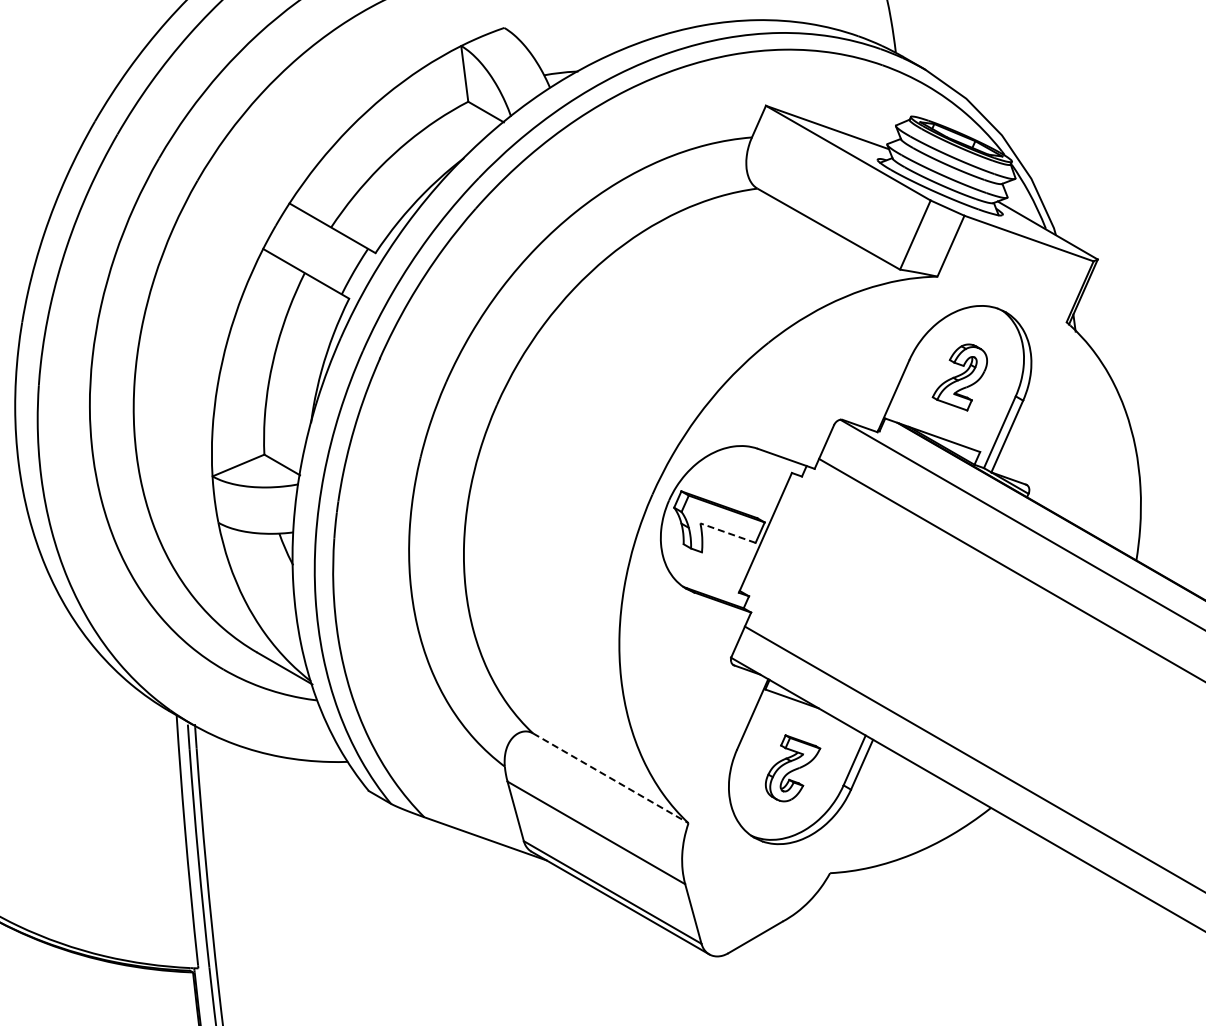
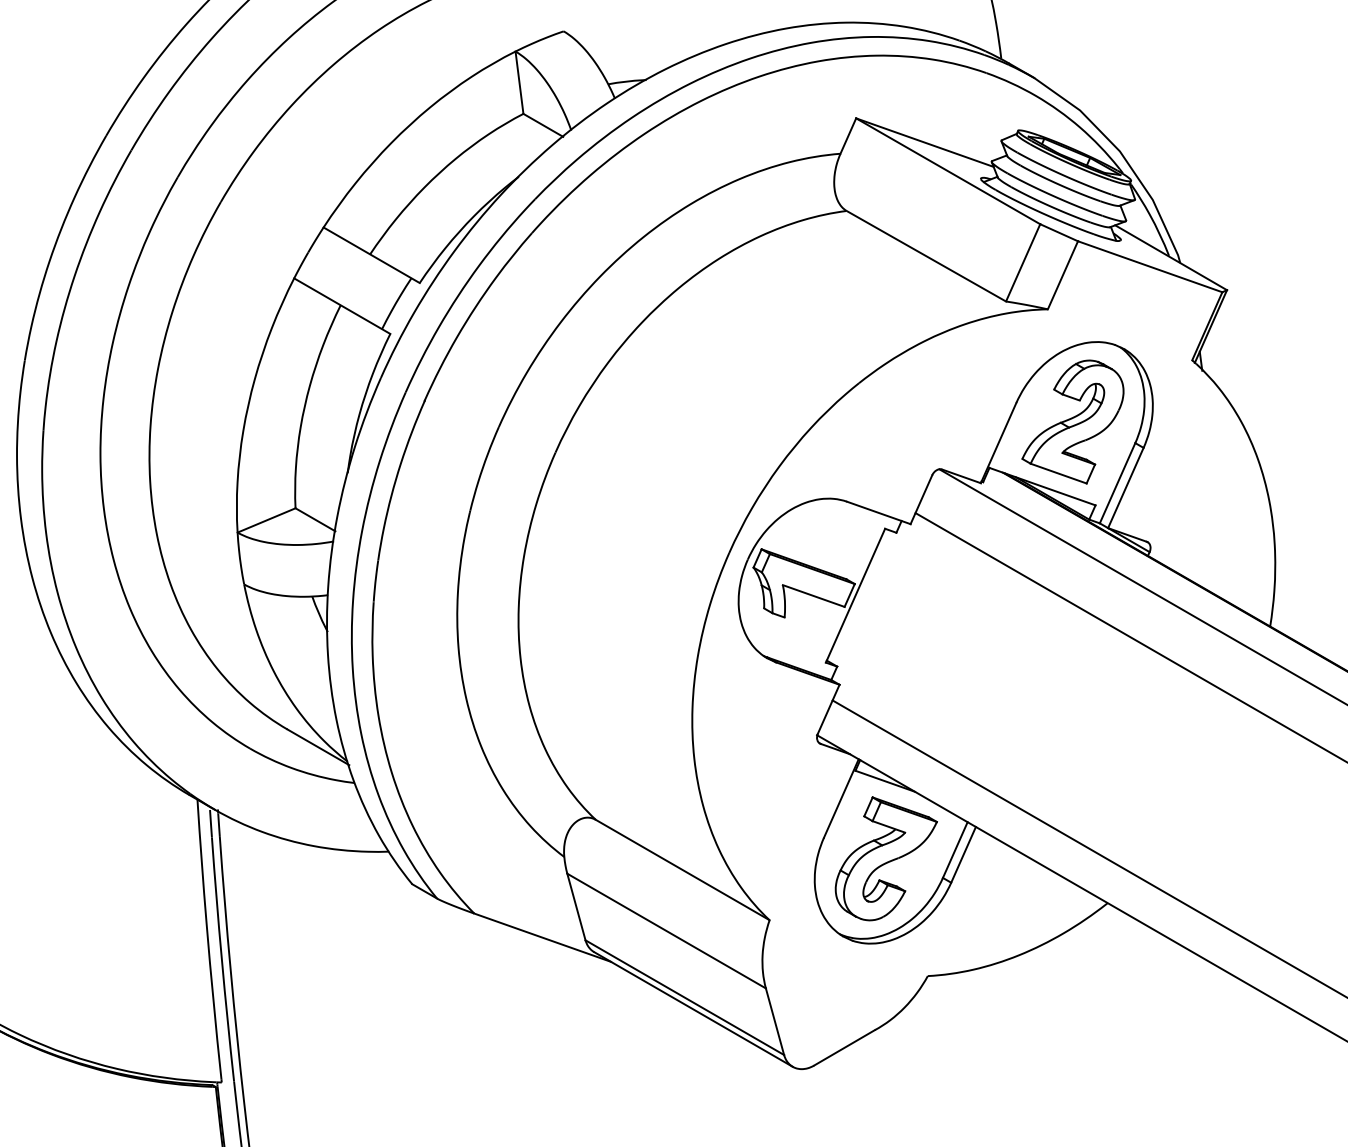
part: (959, 377) -> (1072, 422), size x1.67
line: (727, 532) -> (813, 595), dashed -> solid
part: (792, 768) -> (885, 859), size x1.67
line: (610, 778) -> (682, 870), dashed -> solid

